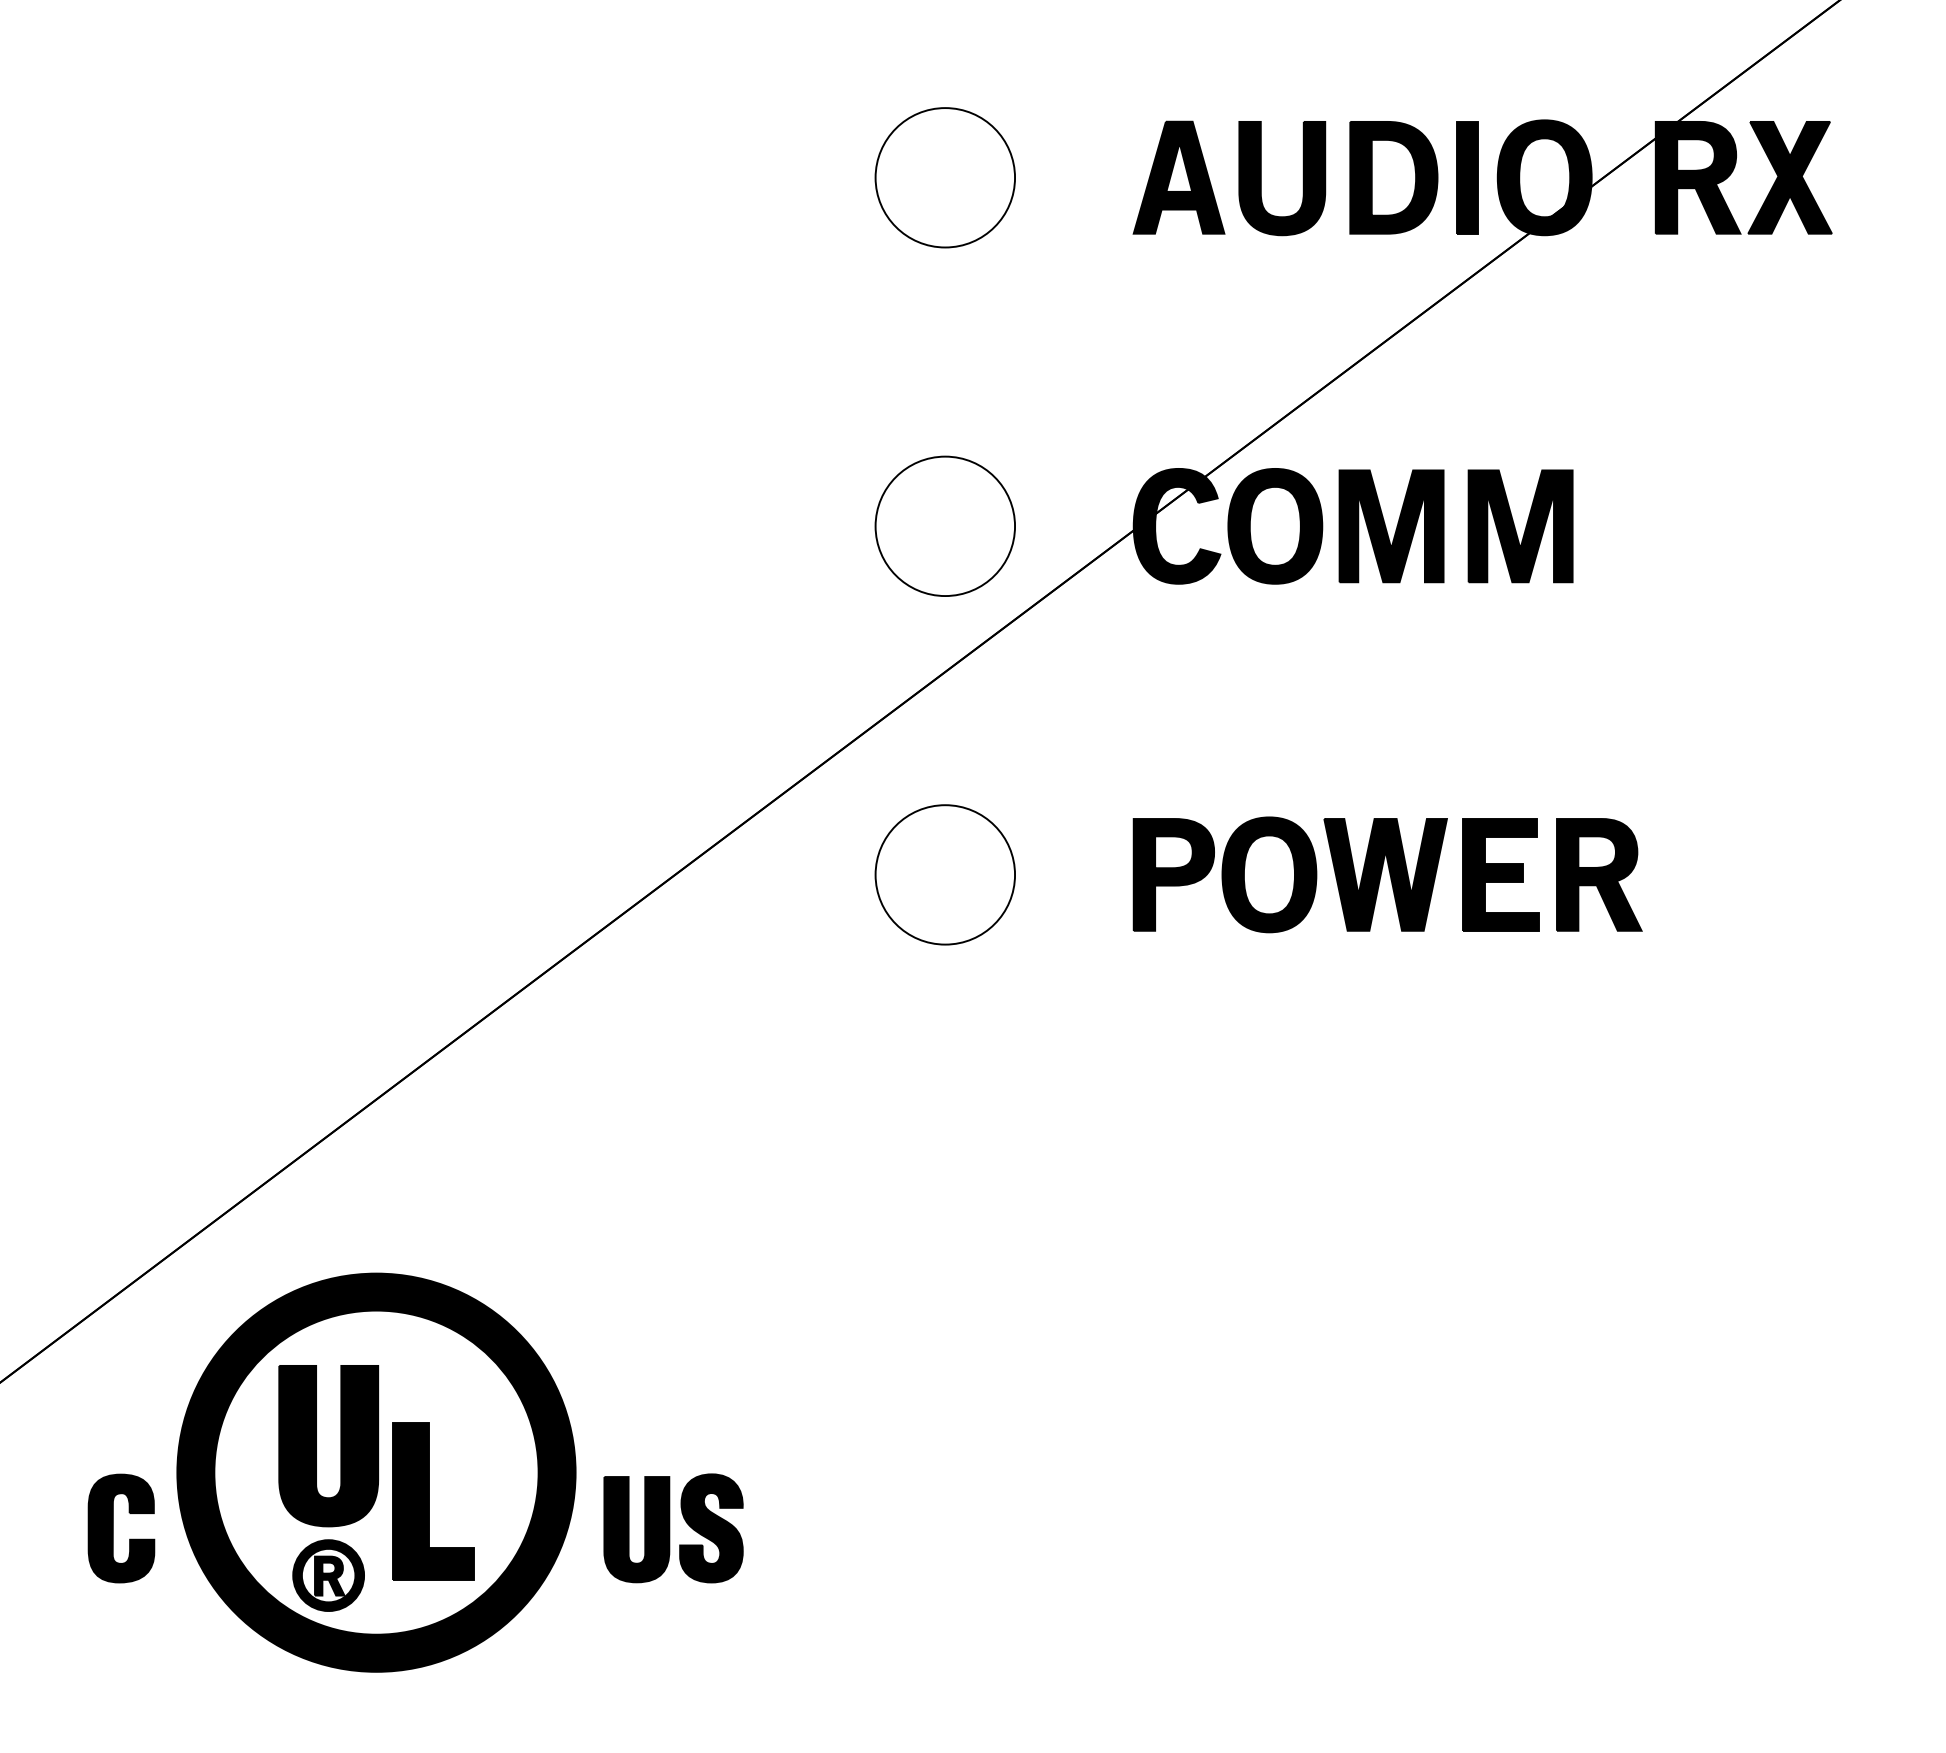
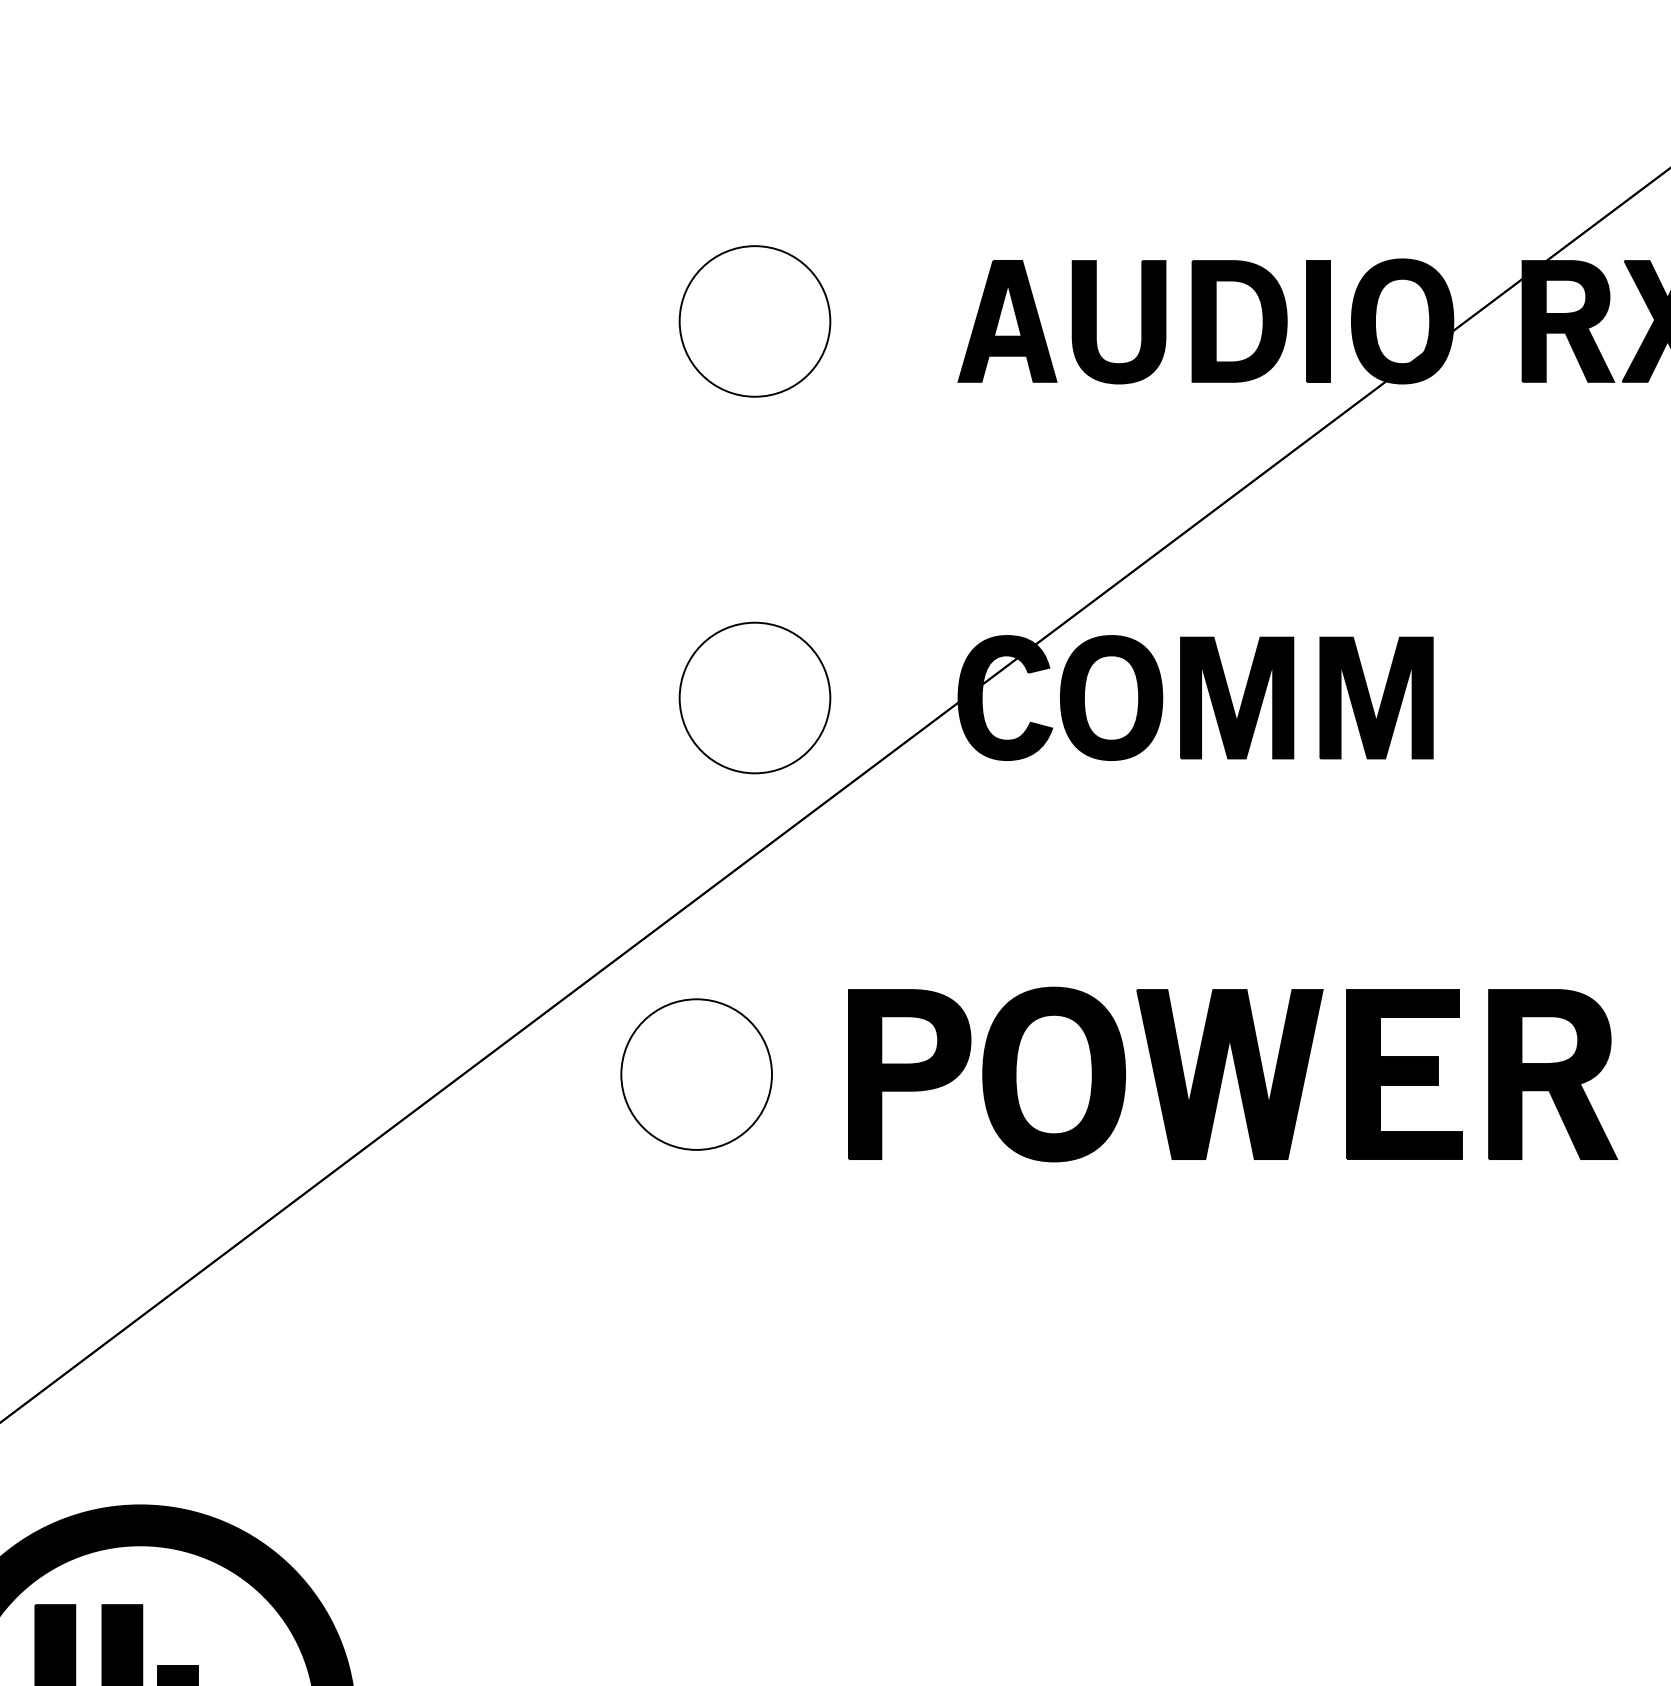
part: (944, 874) -> (695, 1074), moved
part: (1387, 874) -> (1232, 1074), size x1.4

